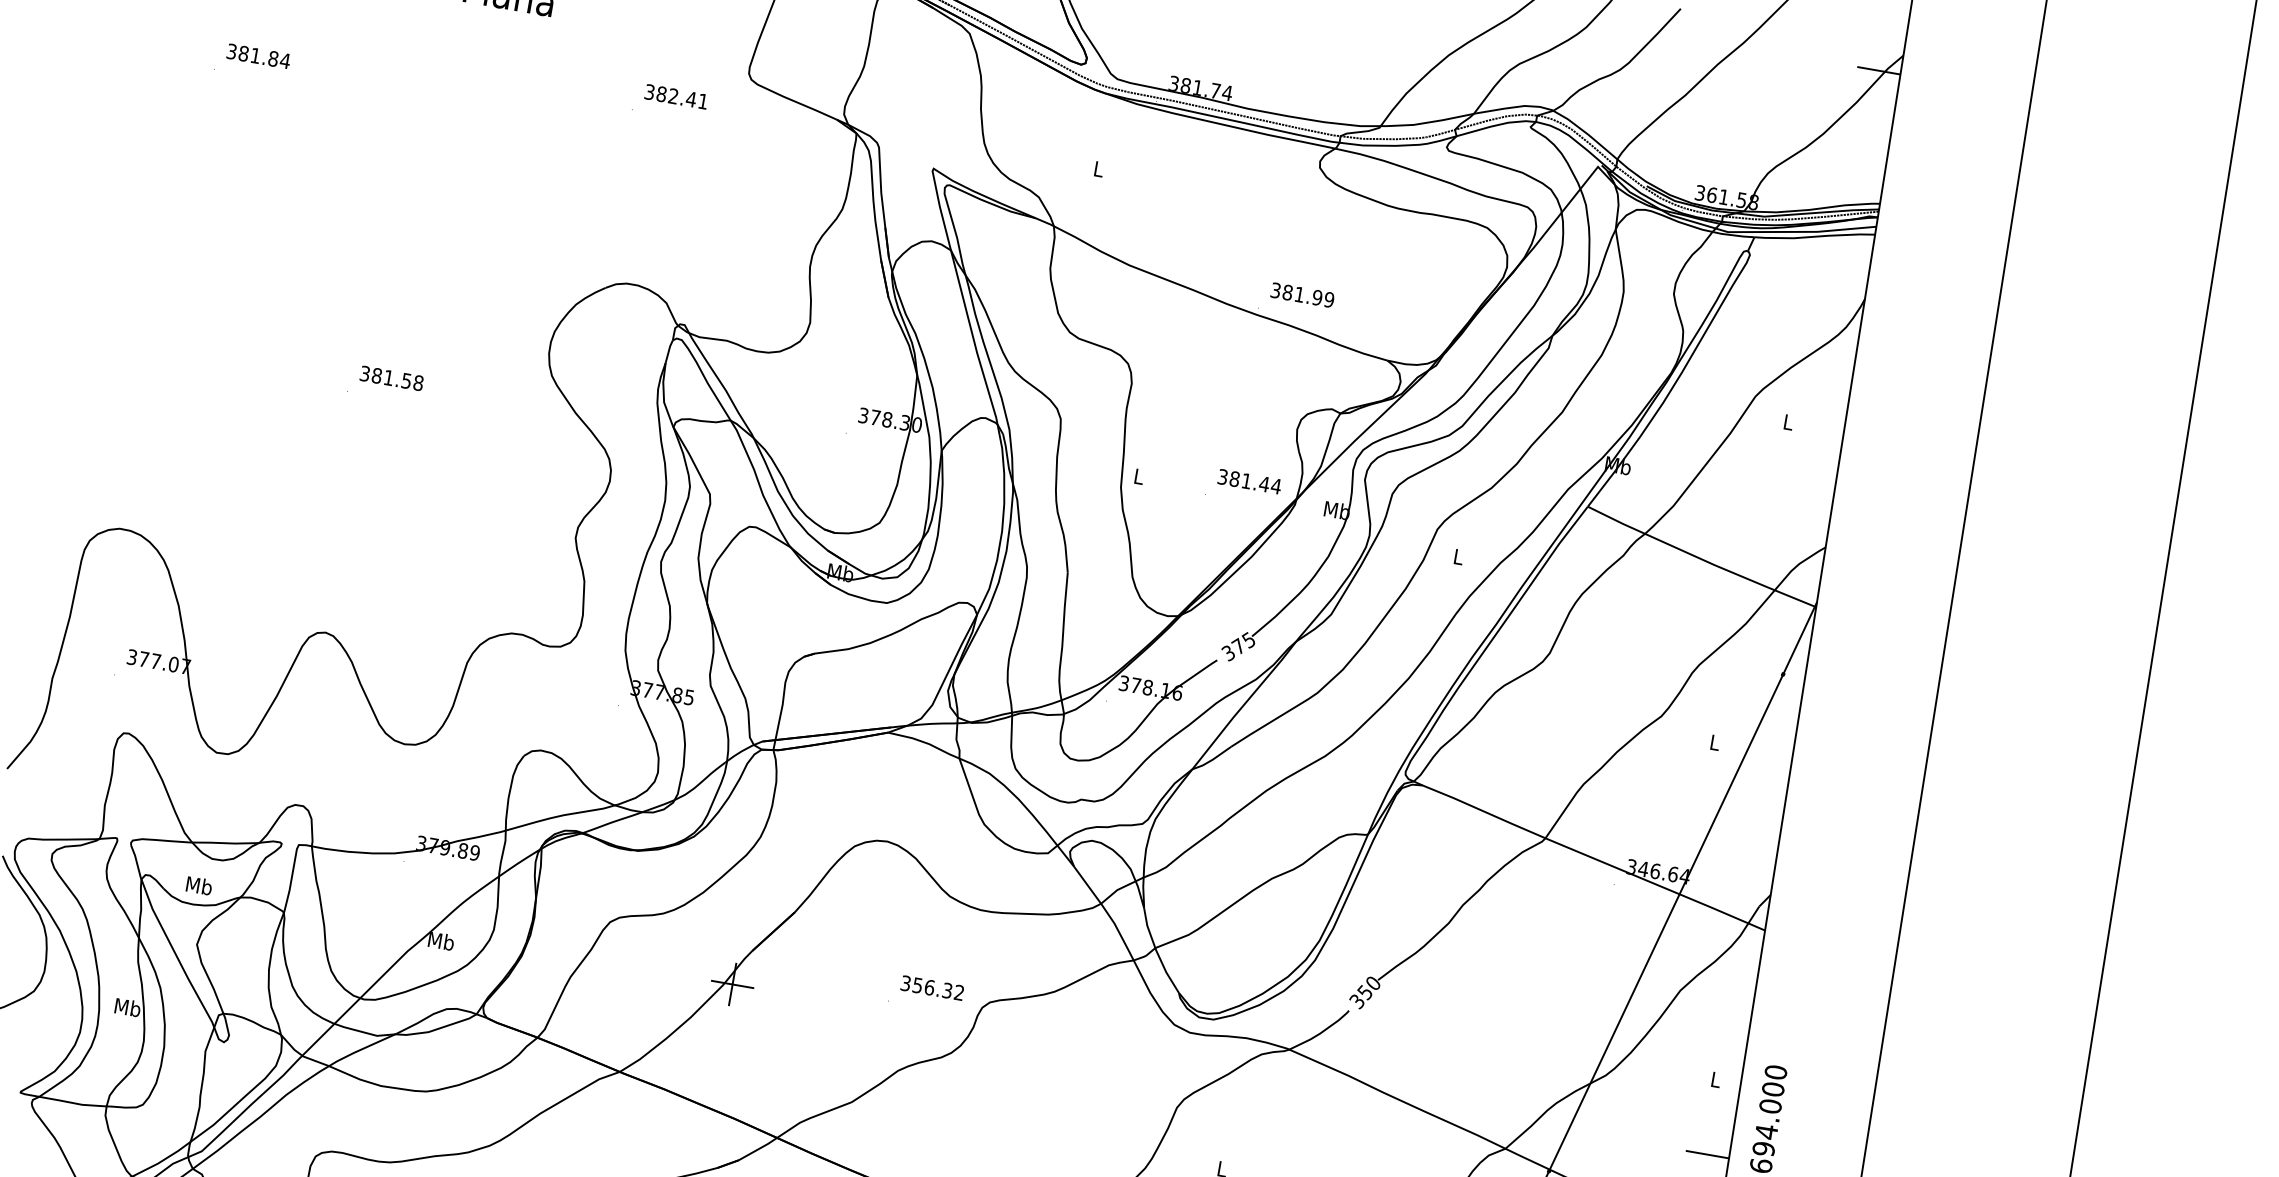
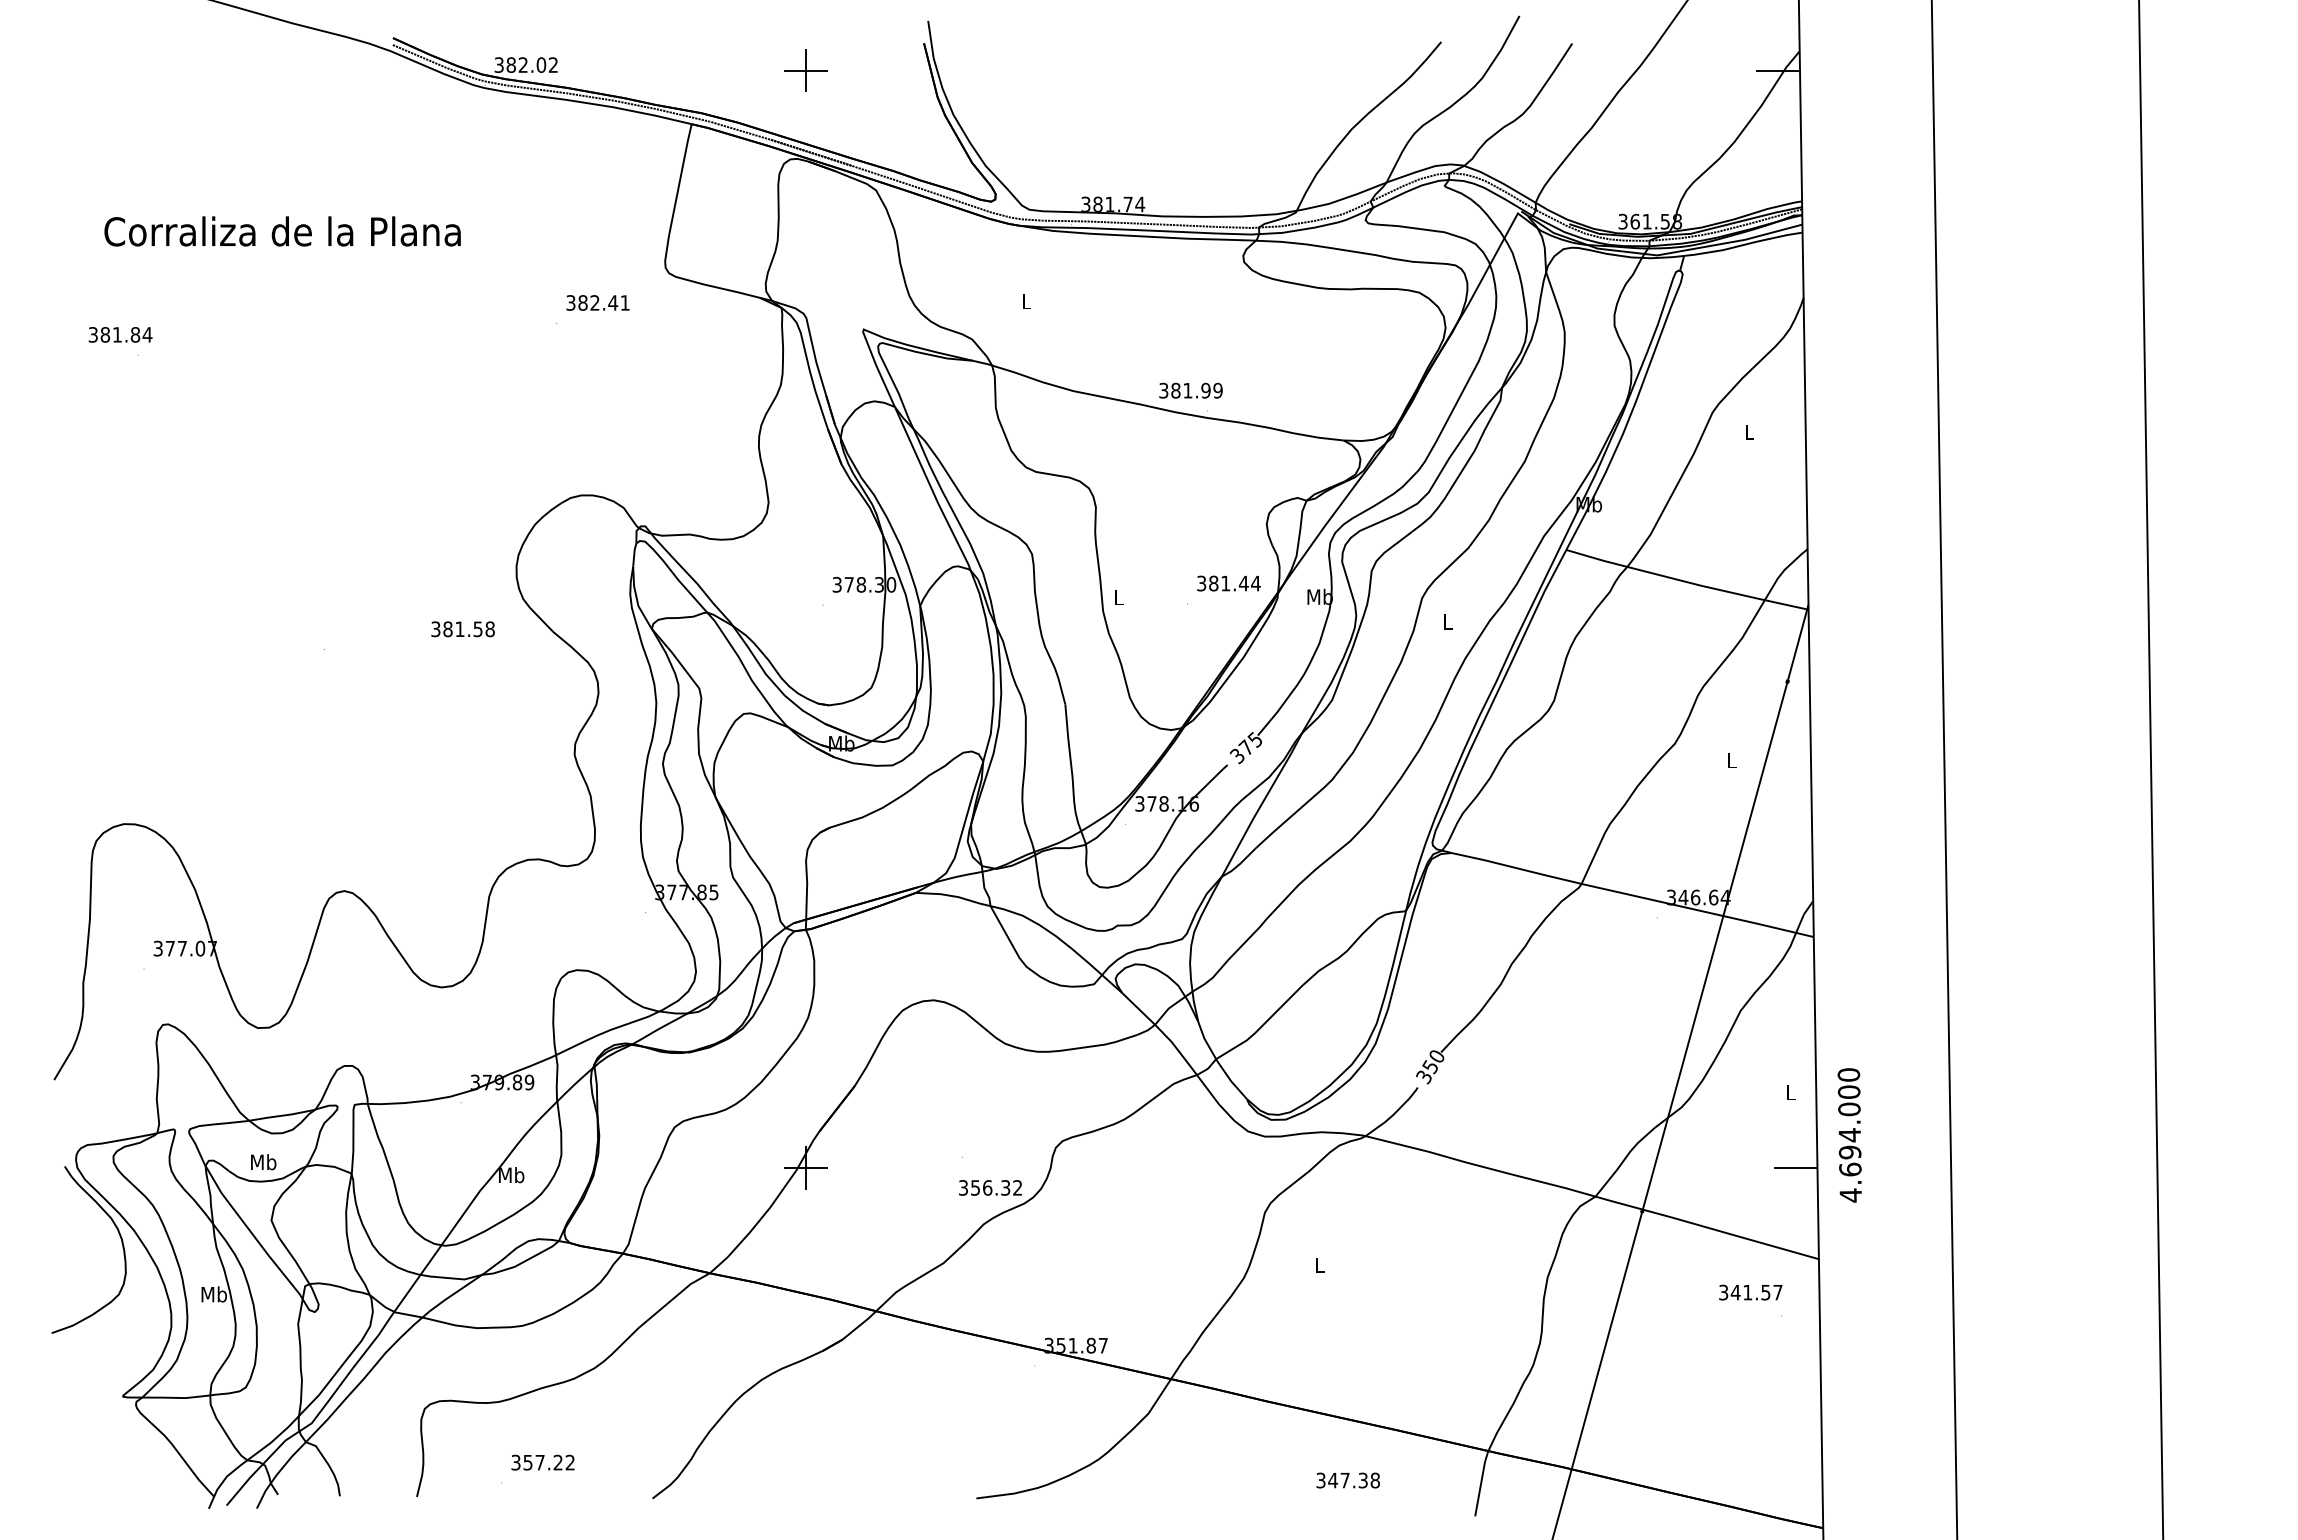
text: (258, 55) -> (120, 334), moved
text: (1302, 294) -> (1190, 390), moved
text: (391, 378) -> (462, 629), moved
text: (932, 987) -> (990, 1187), moved

